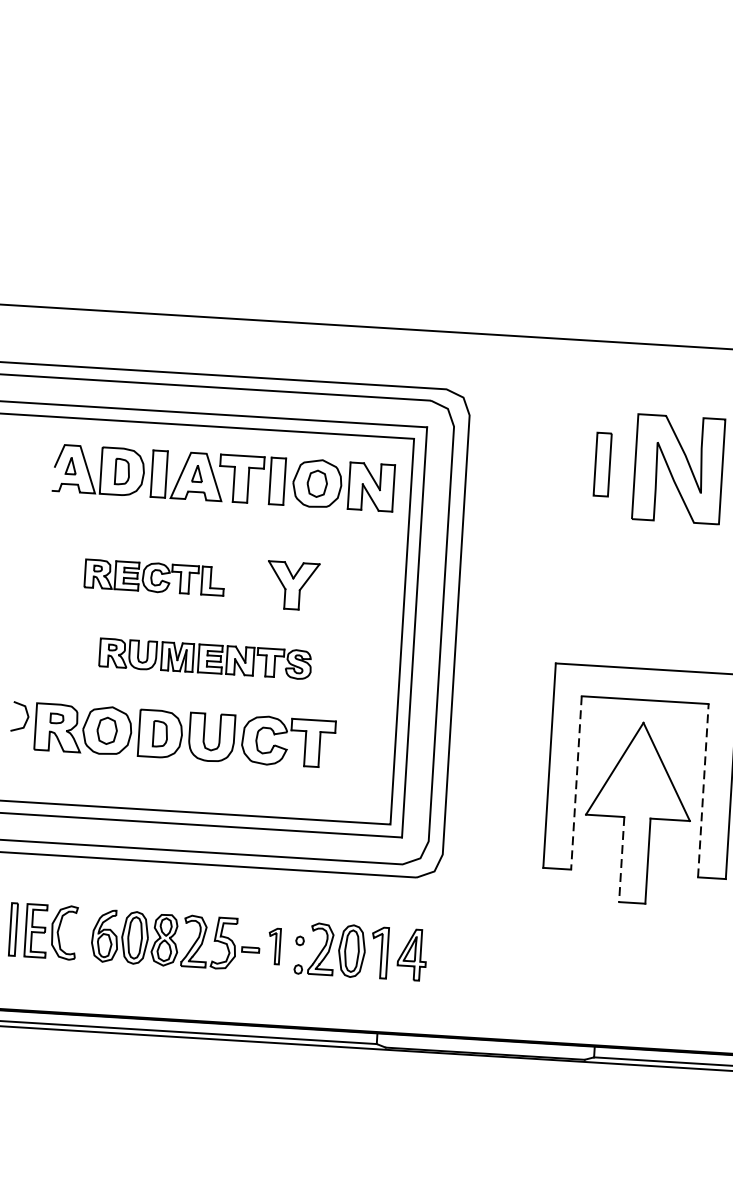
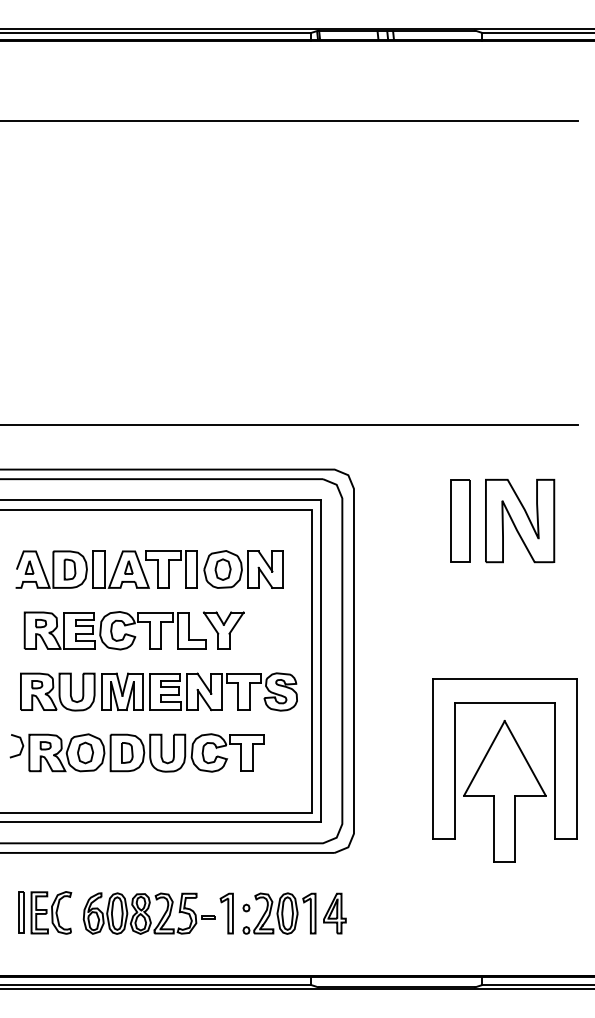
part: (602, 463) -> (460, 520), size x1.67
part: (215, 478) -> (143, 570), moved
part: (153, 577) -> (114, 630), size x1.67
part: (204, 658) -> (158, 691), size x1.67
line: (576, 783) -> (455, 771), dashed -> solid
line: (703, 789) -> (554, 770), dashed -> solid
line: (622, 860) -> (494, 829), dashed -> solid
part: (274, 946) -> (226, 913), size x1.43

